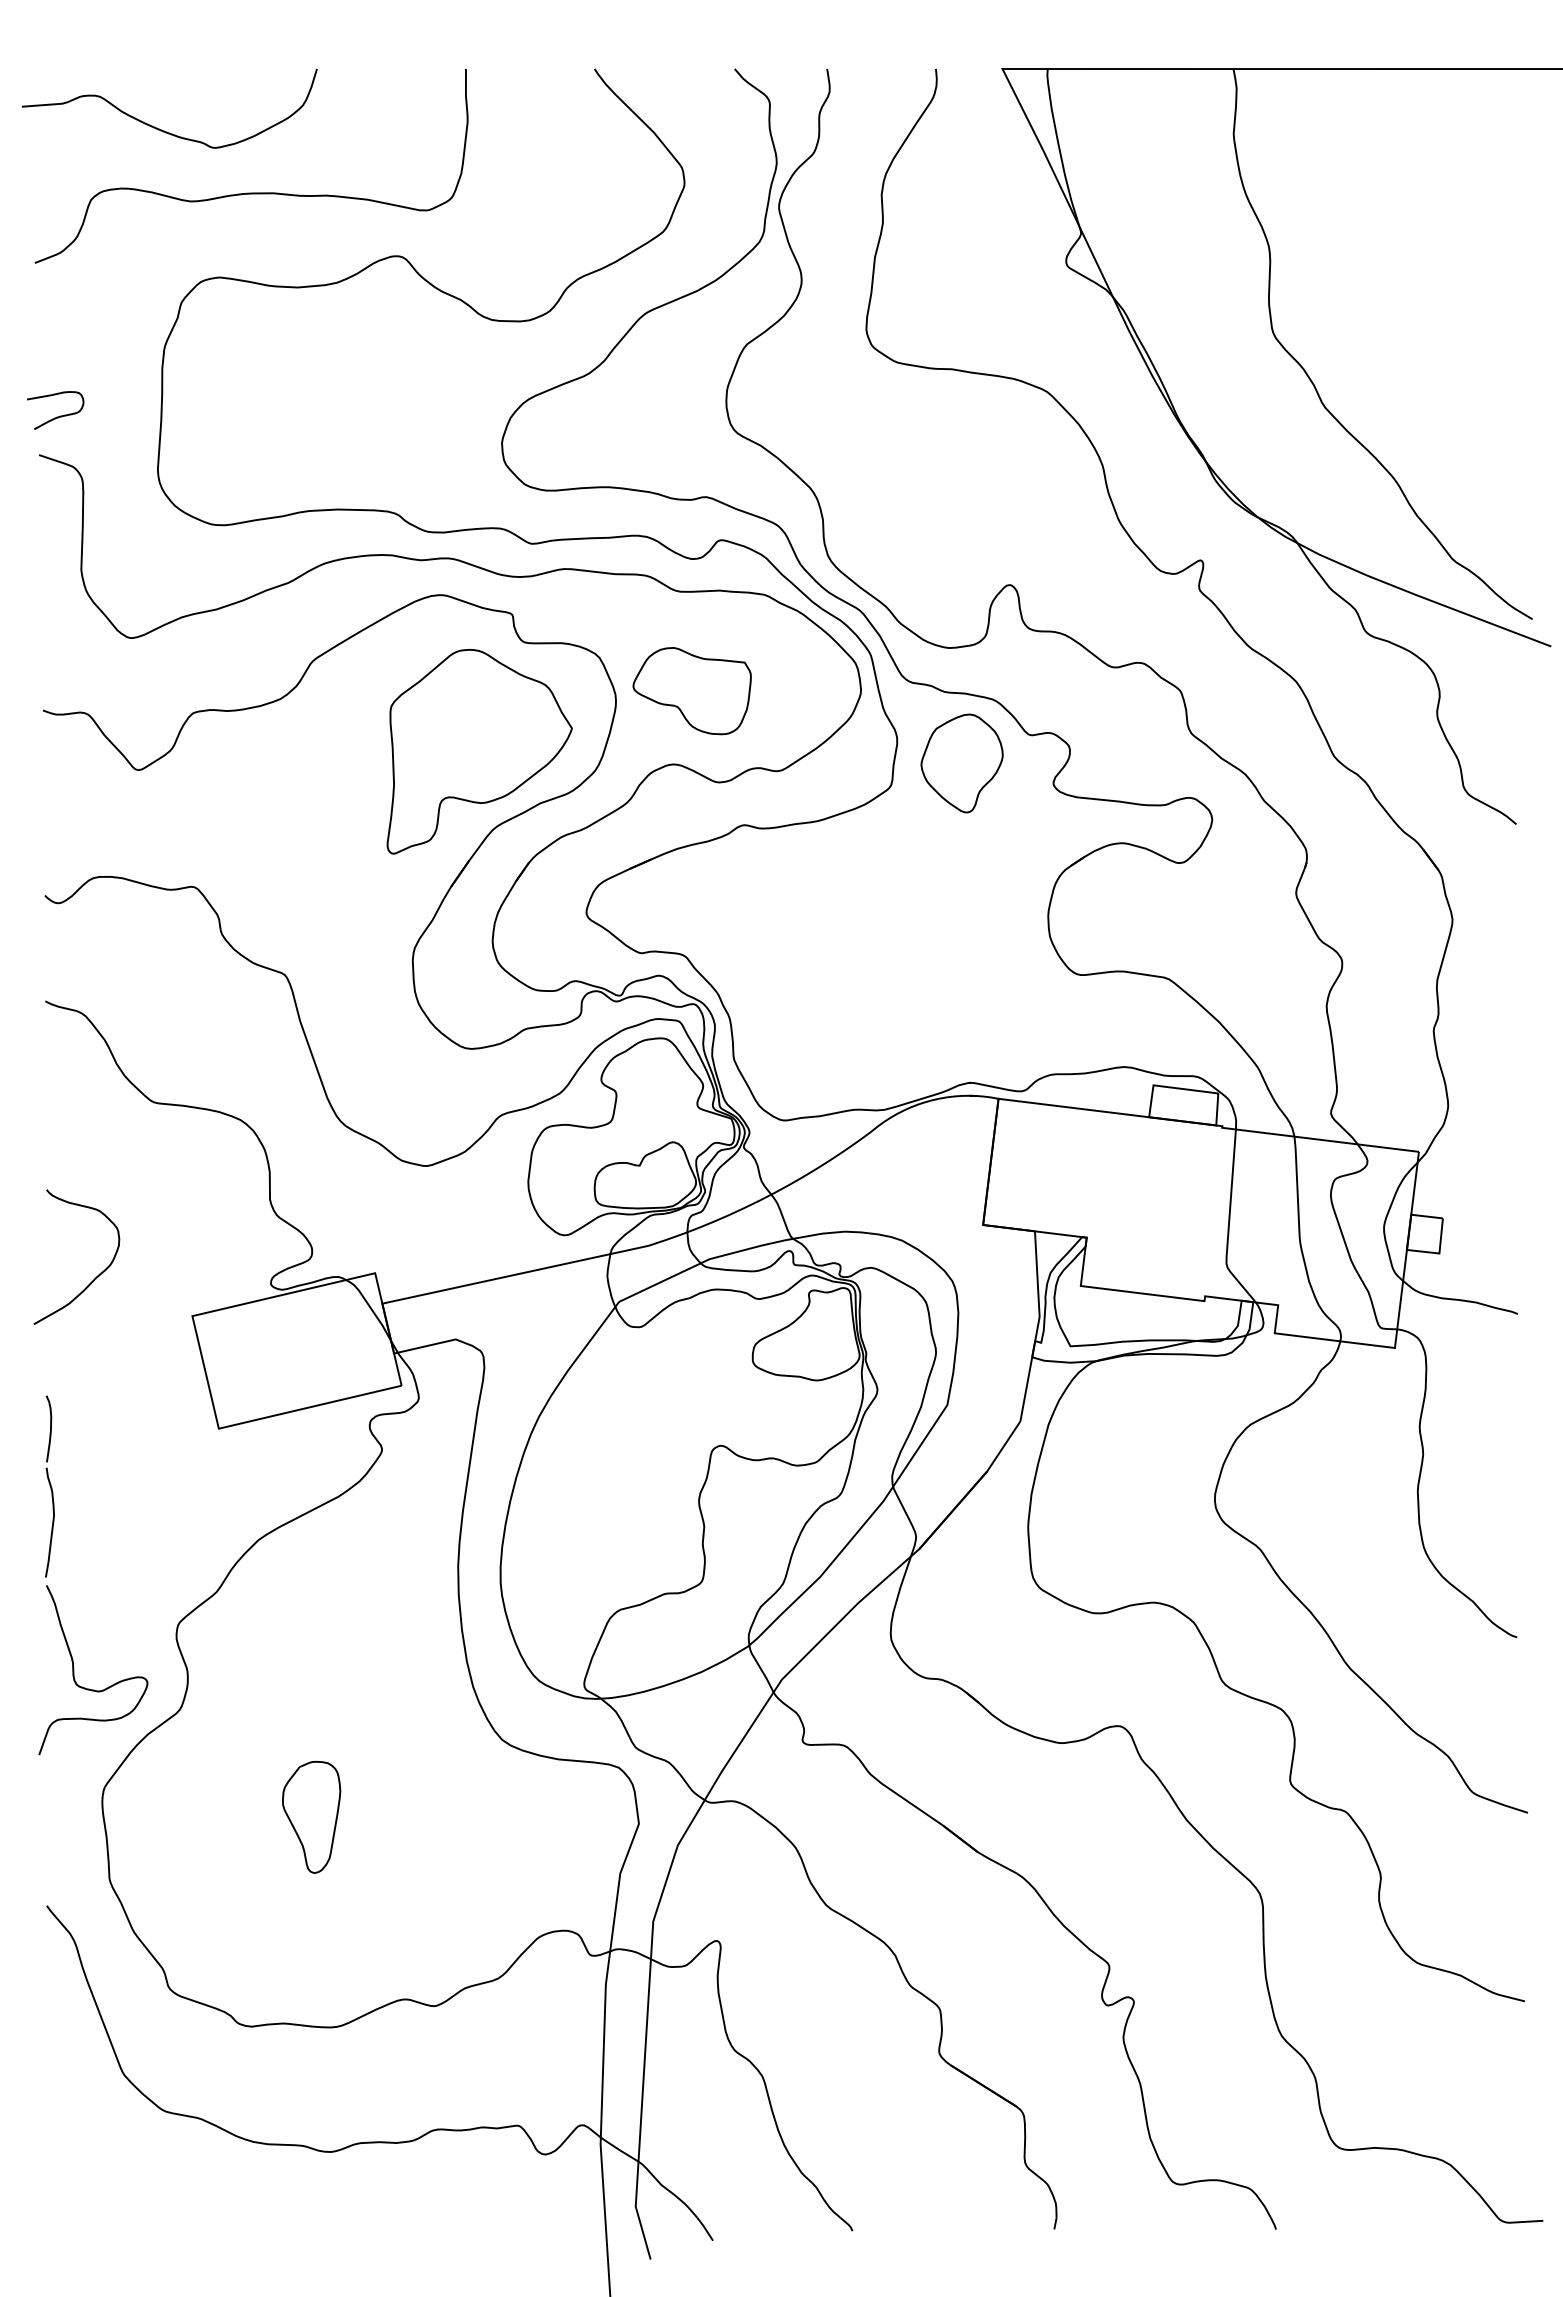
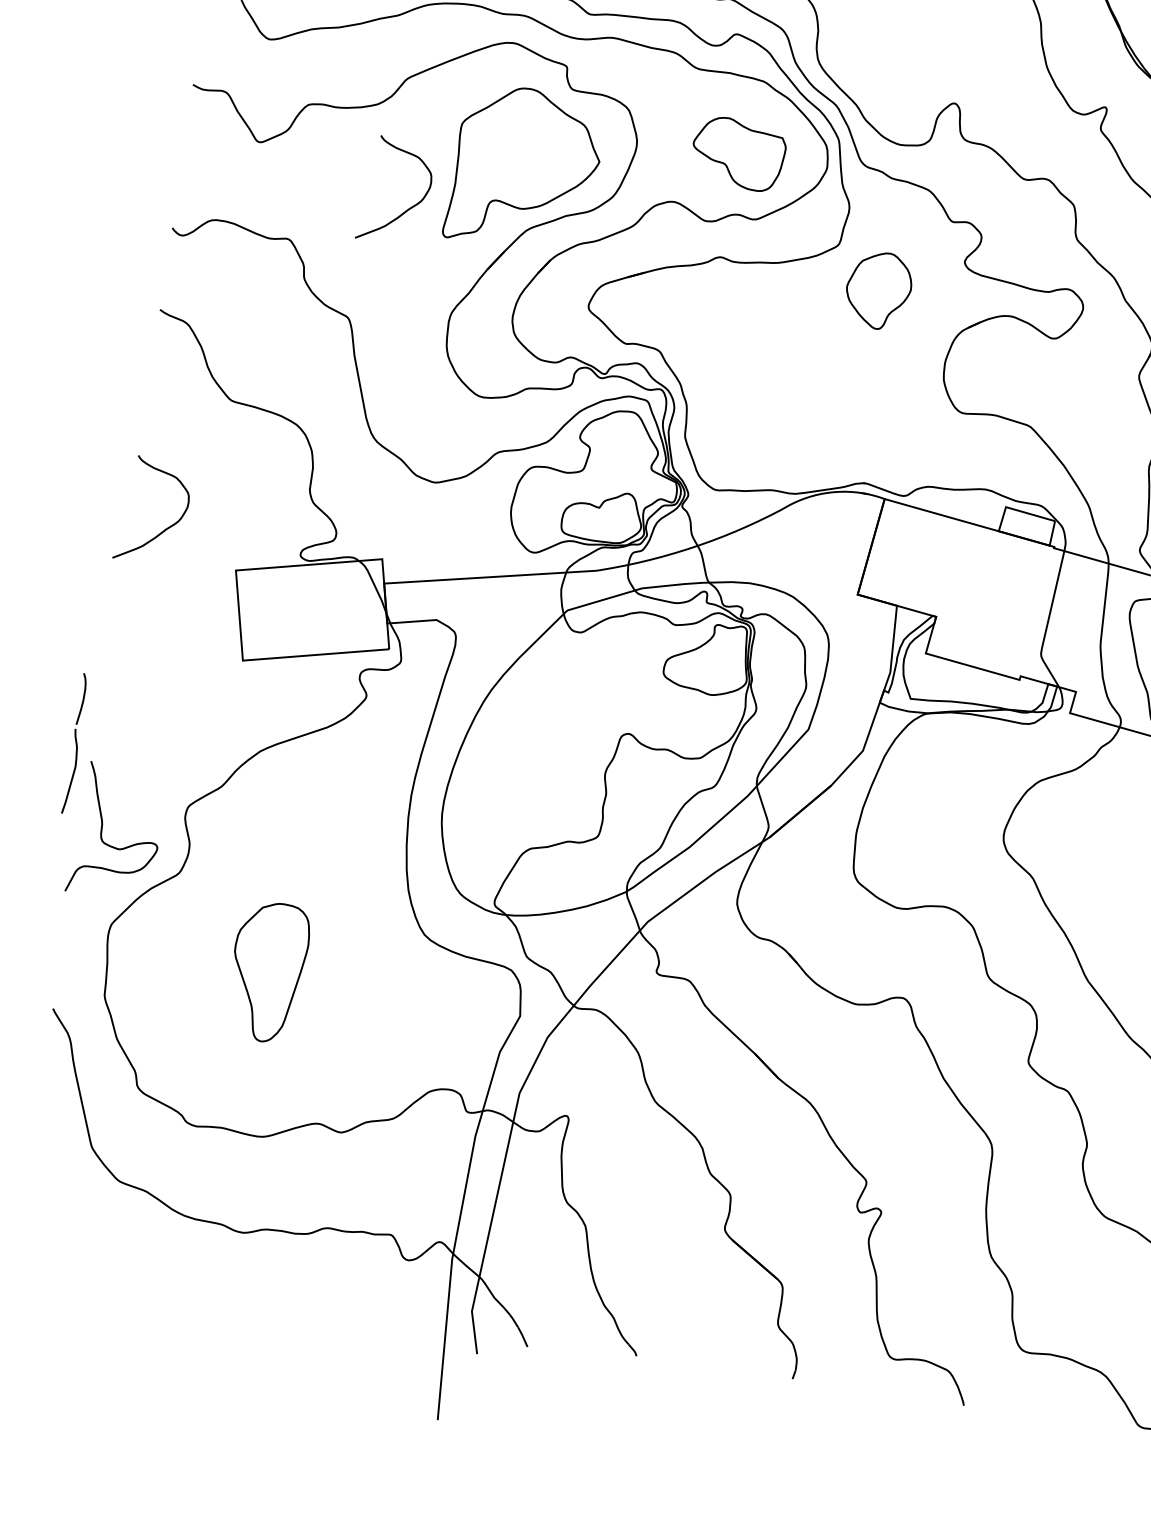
part: (691, 691) -> (737, 154), moved
part: (961, 763) -> (878, 290), moved
curve: (340, 824) -> (409, 208), added
part: (49, 1486) -> (75, 743), moved
part: (311, 1816) -> (268, 971), size x1.6

